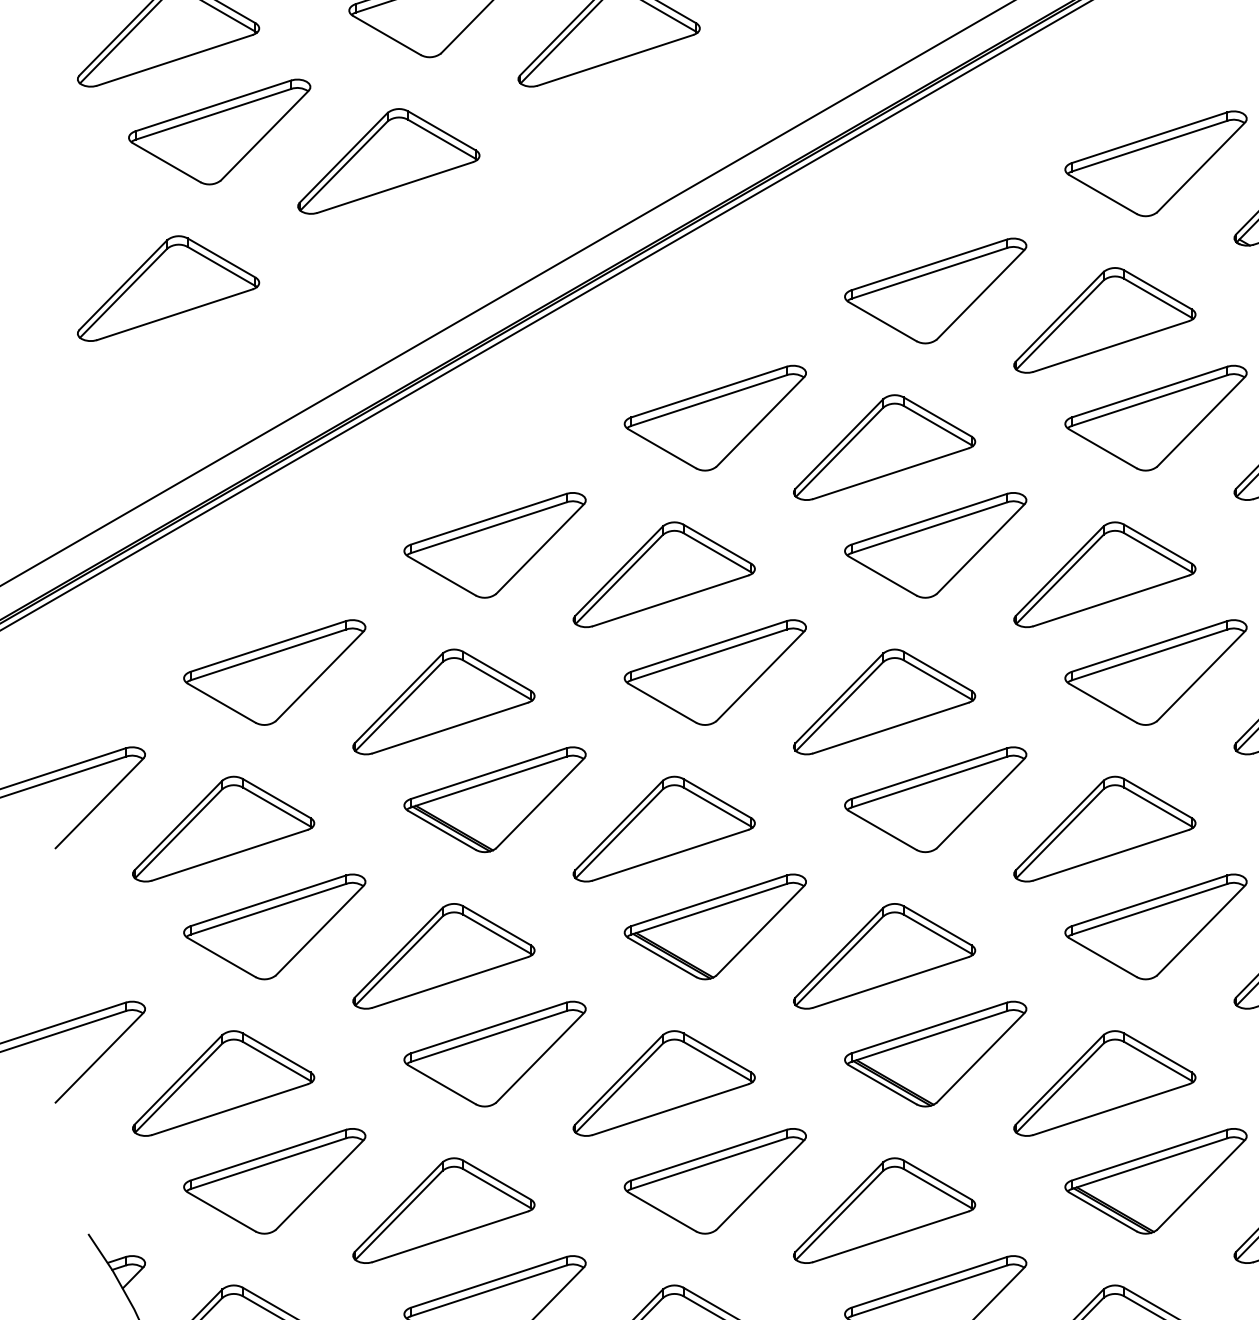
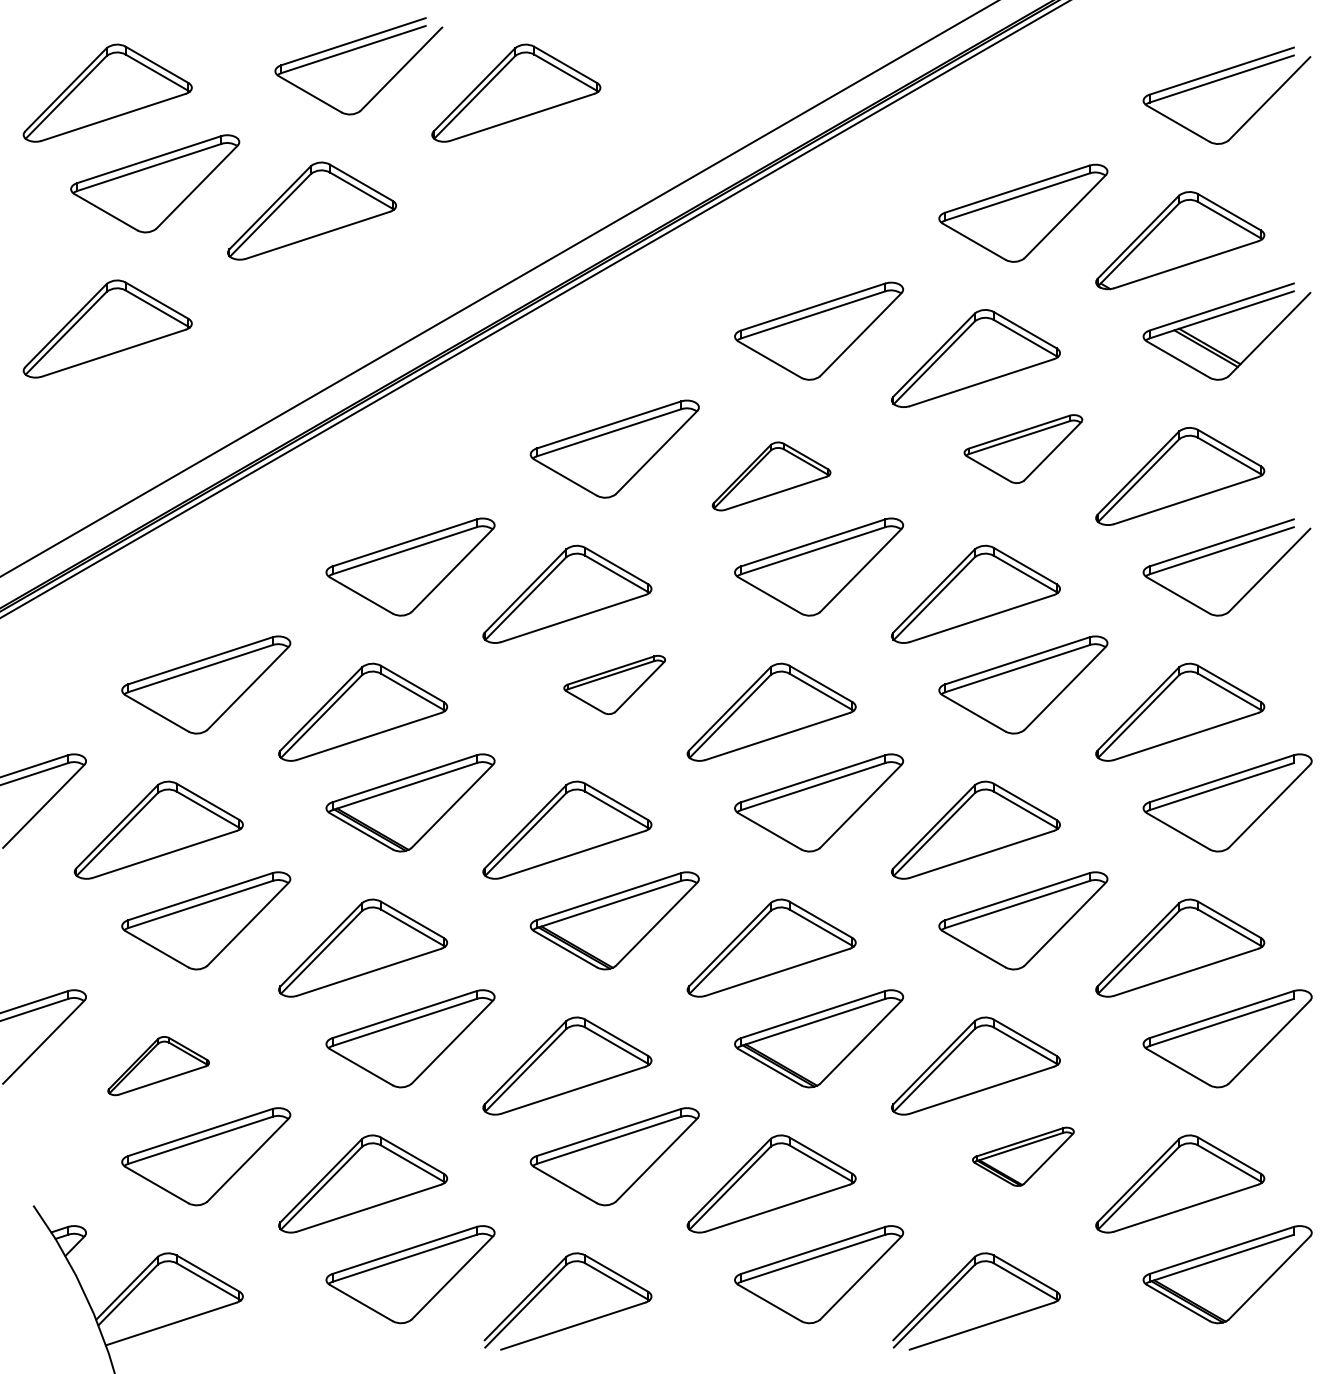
part: (1156, 417) -> (1023, 448), size x0.7
part: (884, 447) -> (771, 476), size x0.7
part: (715, 671) -> (614, 684), size x0.6
part: (223, 1082) -> (158, 1065), size x0.6
part: (1156, 1181) -> (1023, 1156), size x0.6

